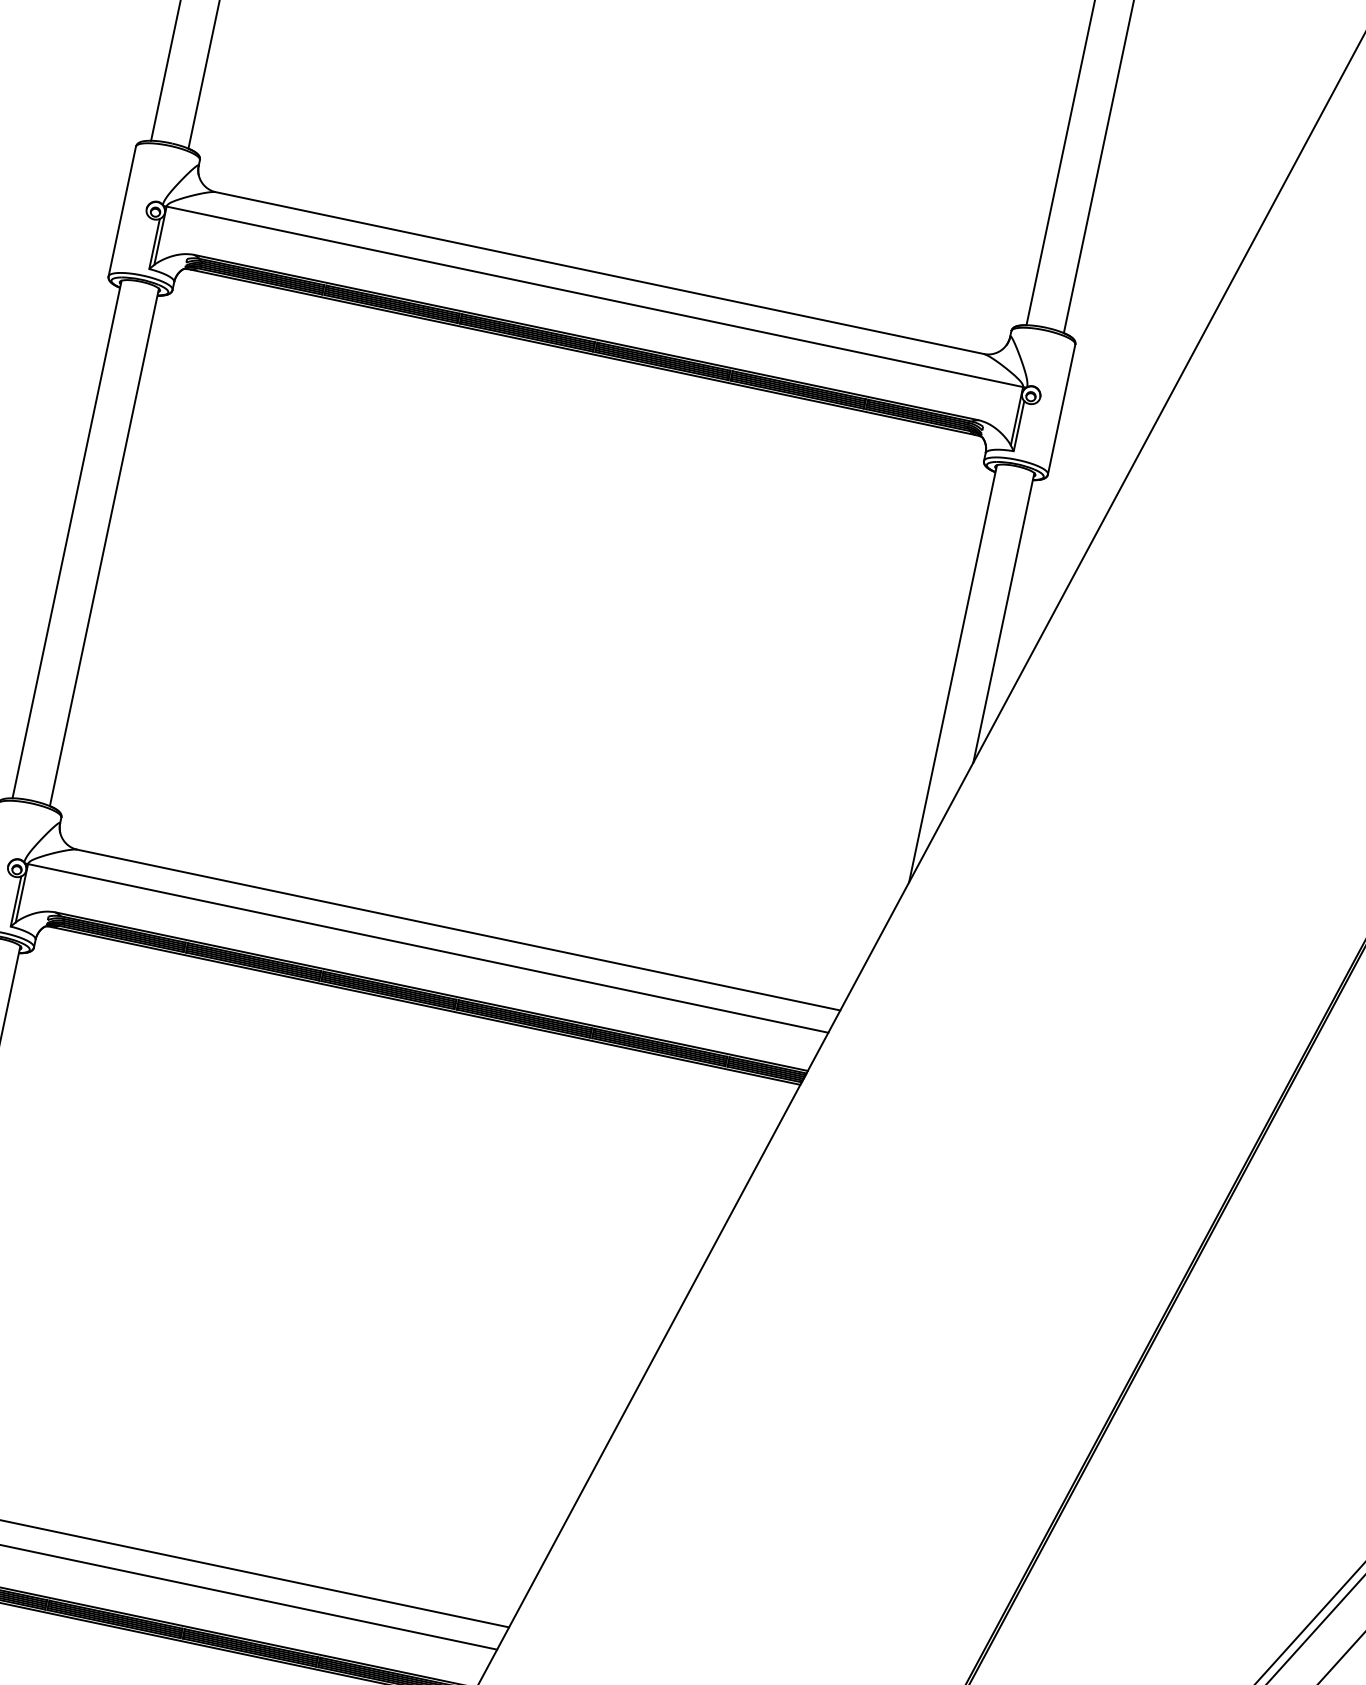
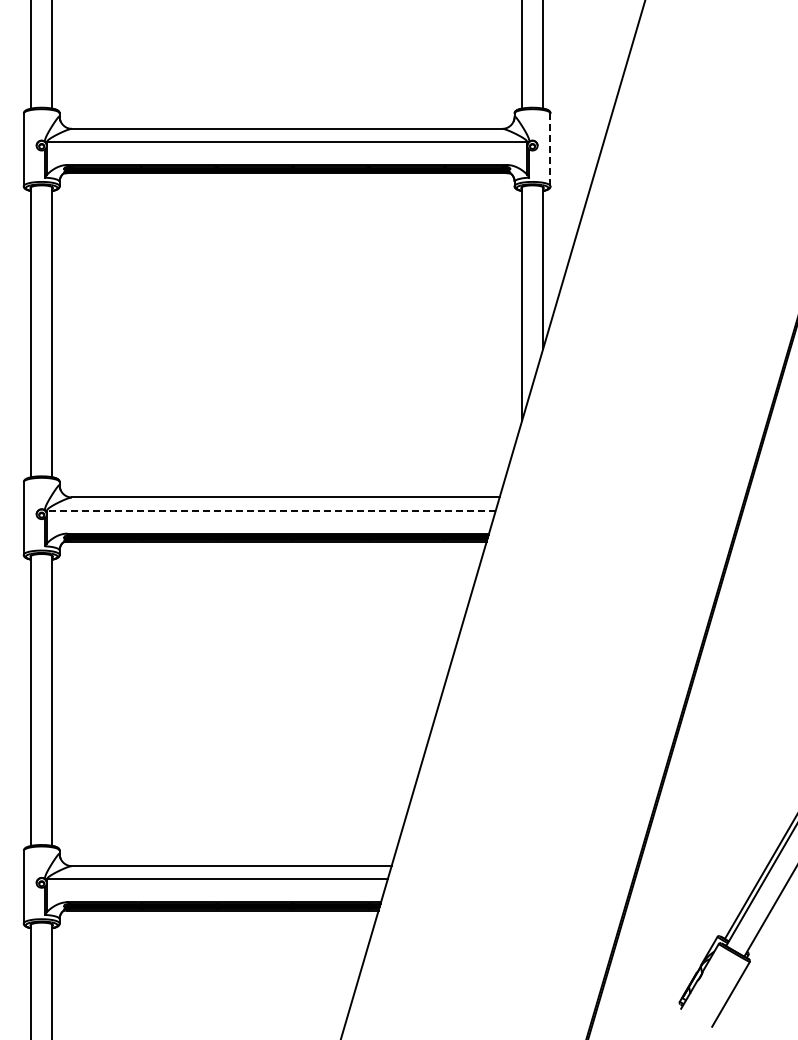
line: (1061, 408) -> (550, 149), solid -> dashed
line: (426, 947) -> (270, 510), solid -> dashed

